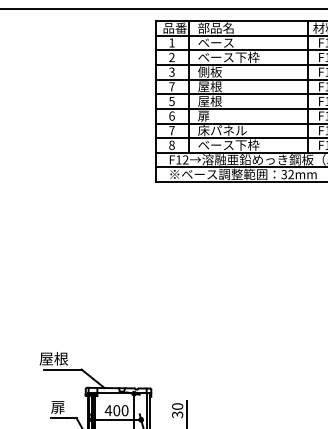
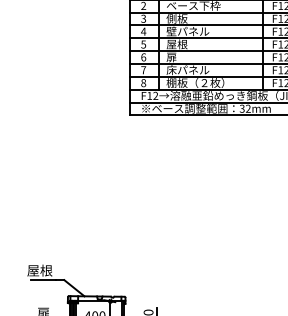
text: (171, 86) -> (143, 31), 7 -> 4
text: (222, 86) -> (188, 31), 屋根 -> 壁パネル
text: (230, 144) -> (195, 82), ベース下枠 -> 棚板（２枚）

